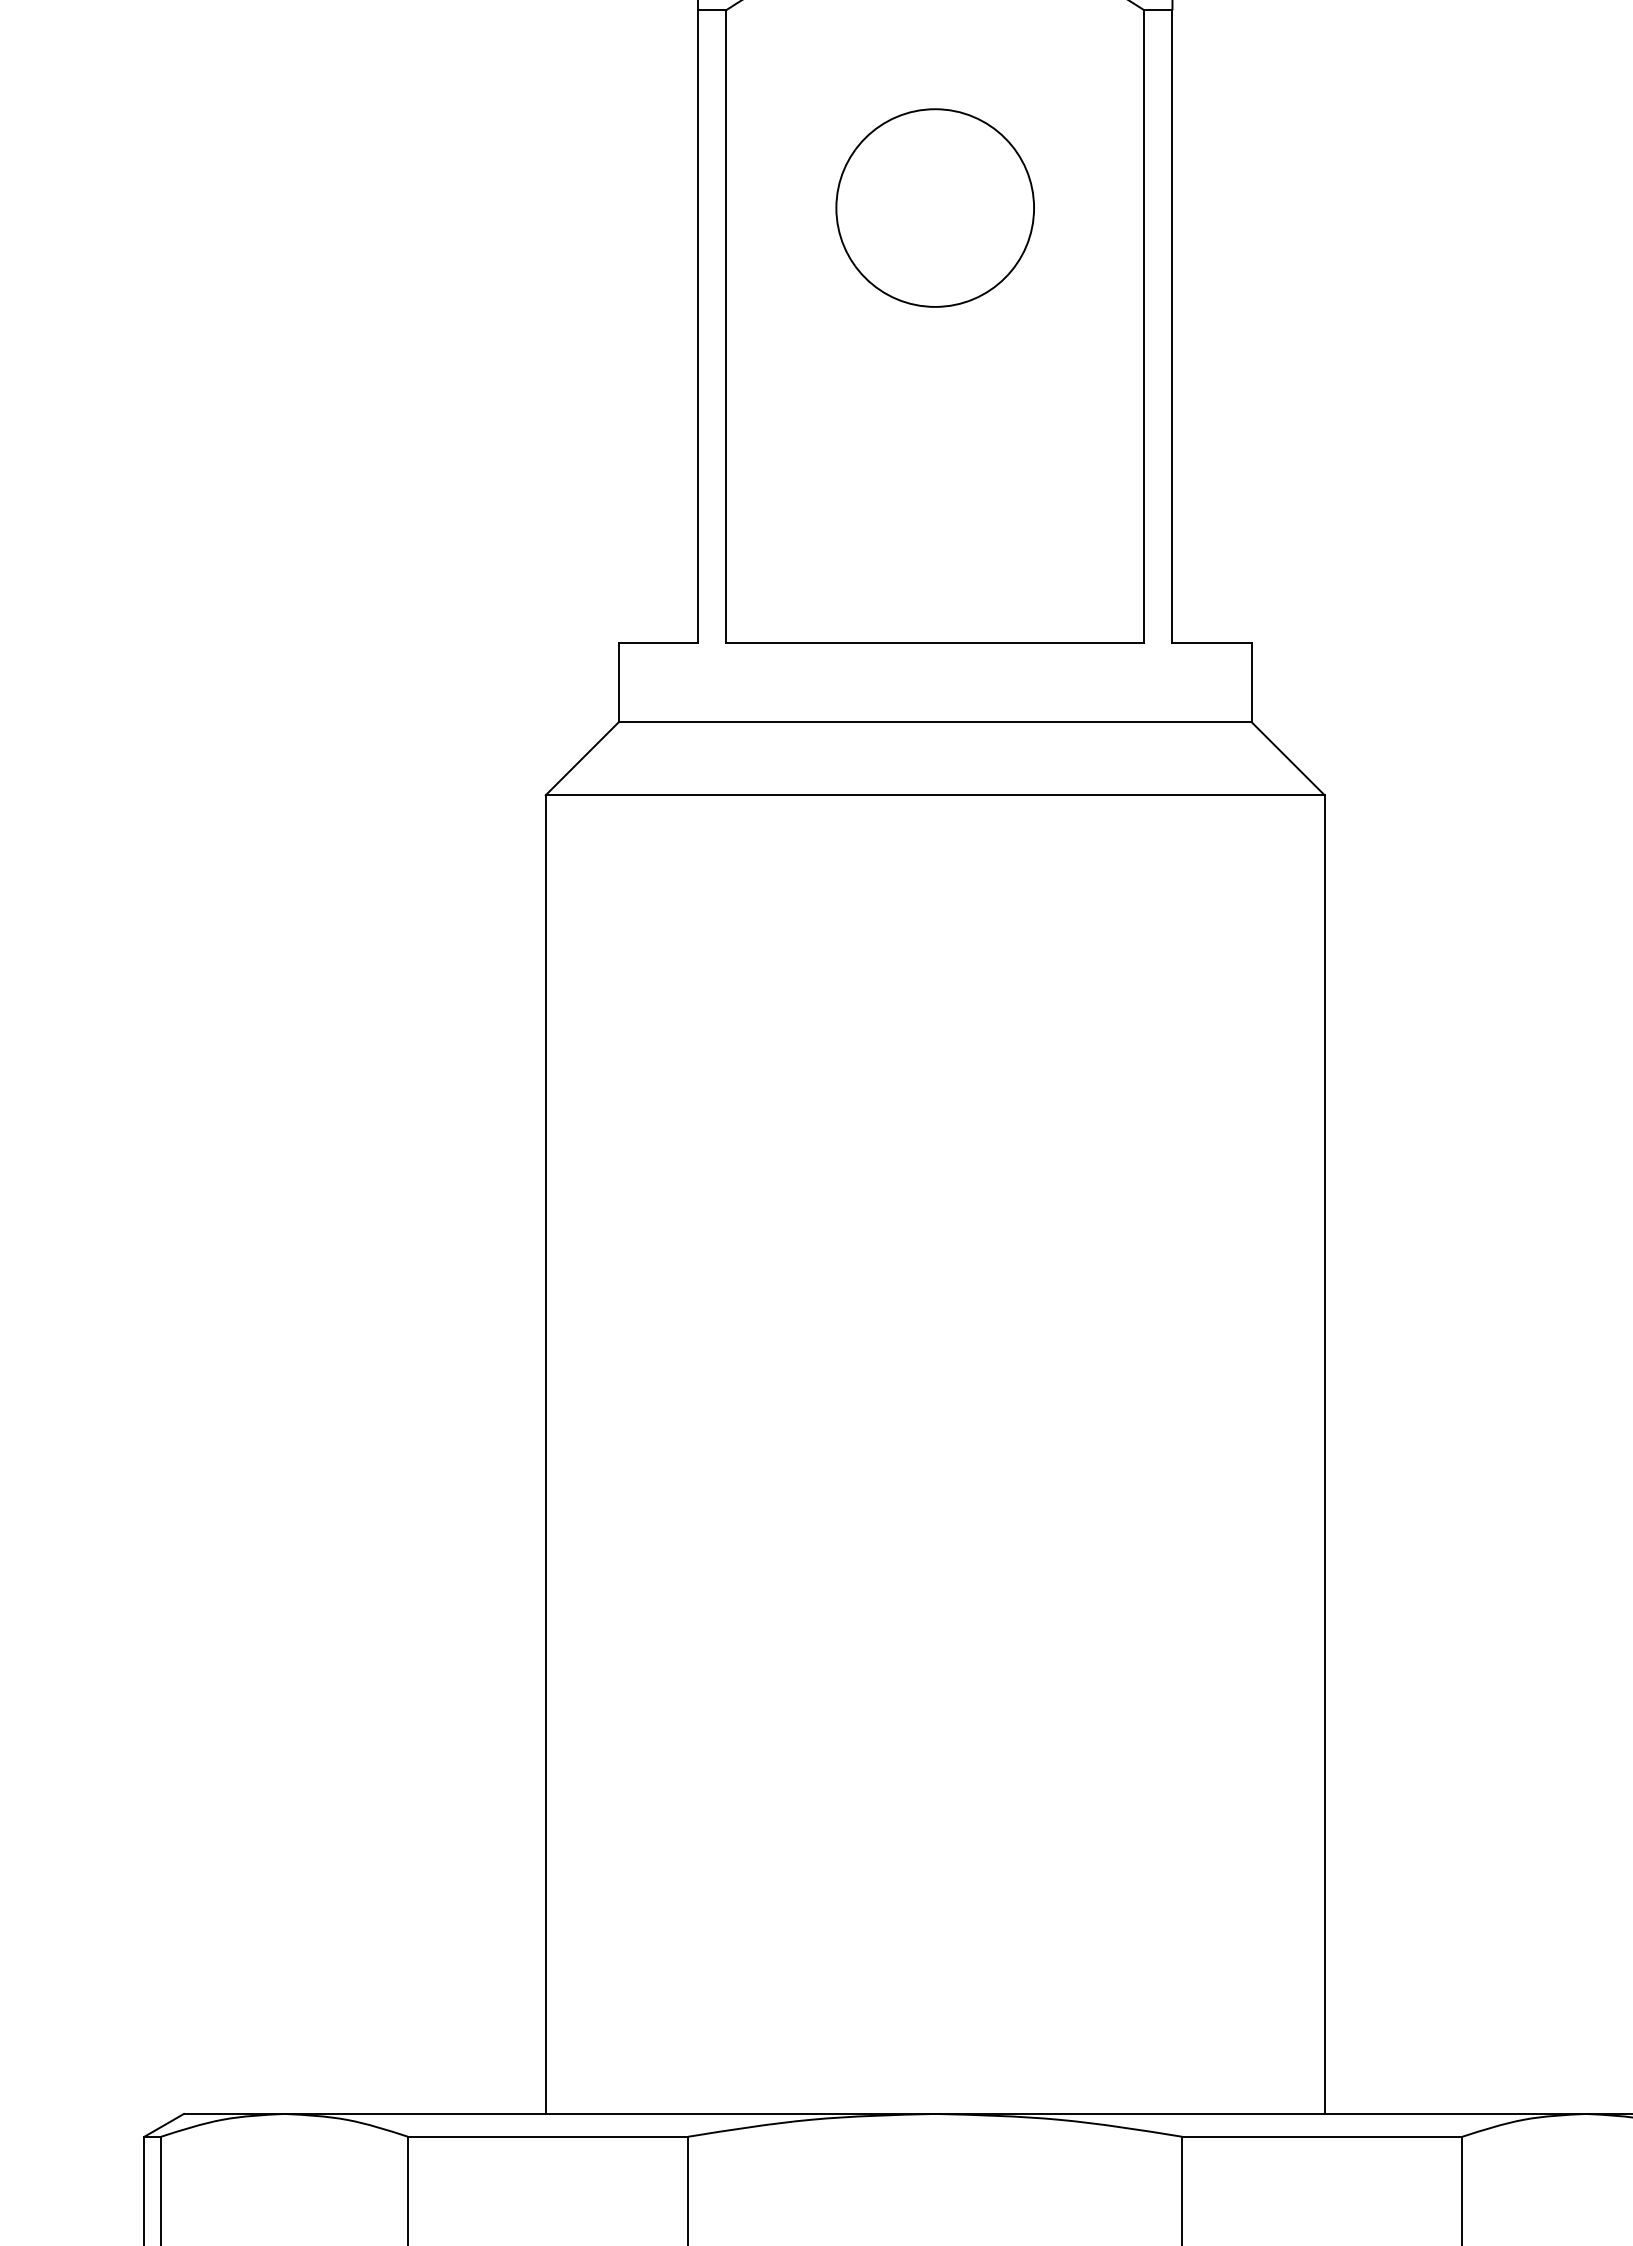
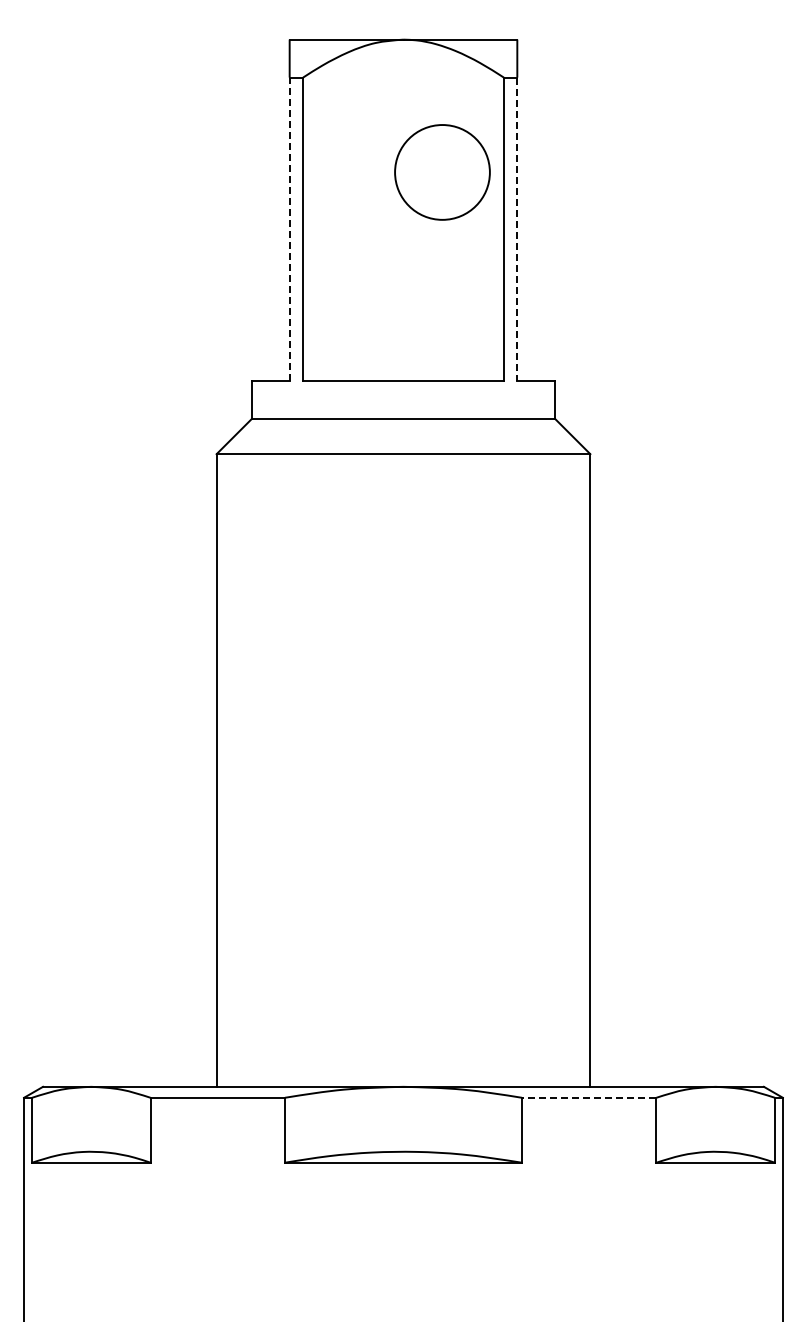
circle: (935, 208) -> (442, 172), moved
line: (697, 326) -> (289, 229), solid -> dashed
line: (1172, 326) -> (517, 229), solid -> dashed
line: (1320, 2136) -> (588, 1097), solid -> dashed

